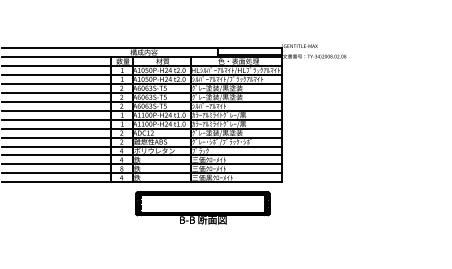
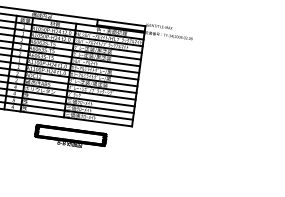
part: (202, 207) -> (70, 137), size x0.7

